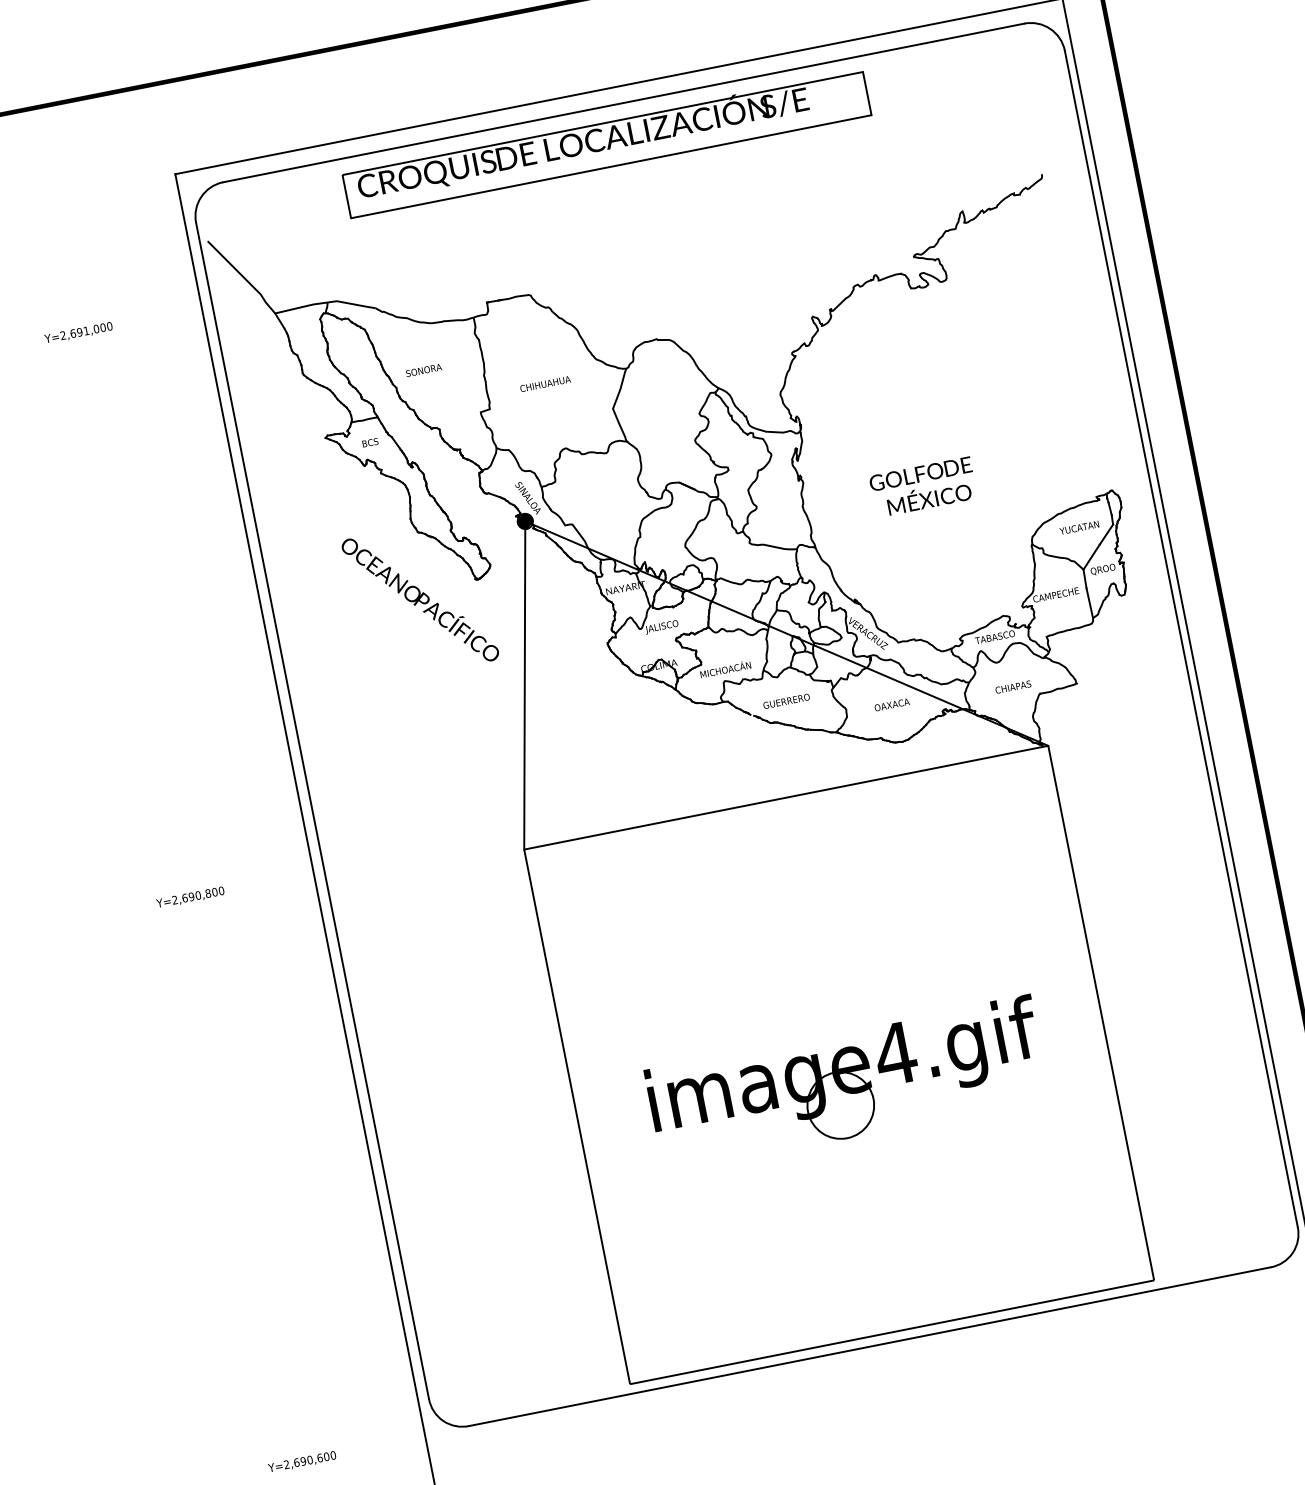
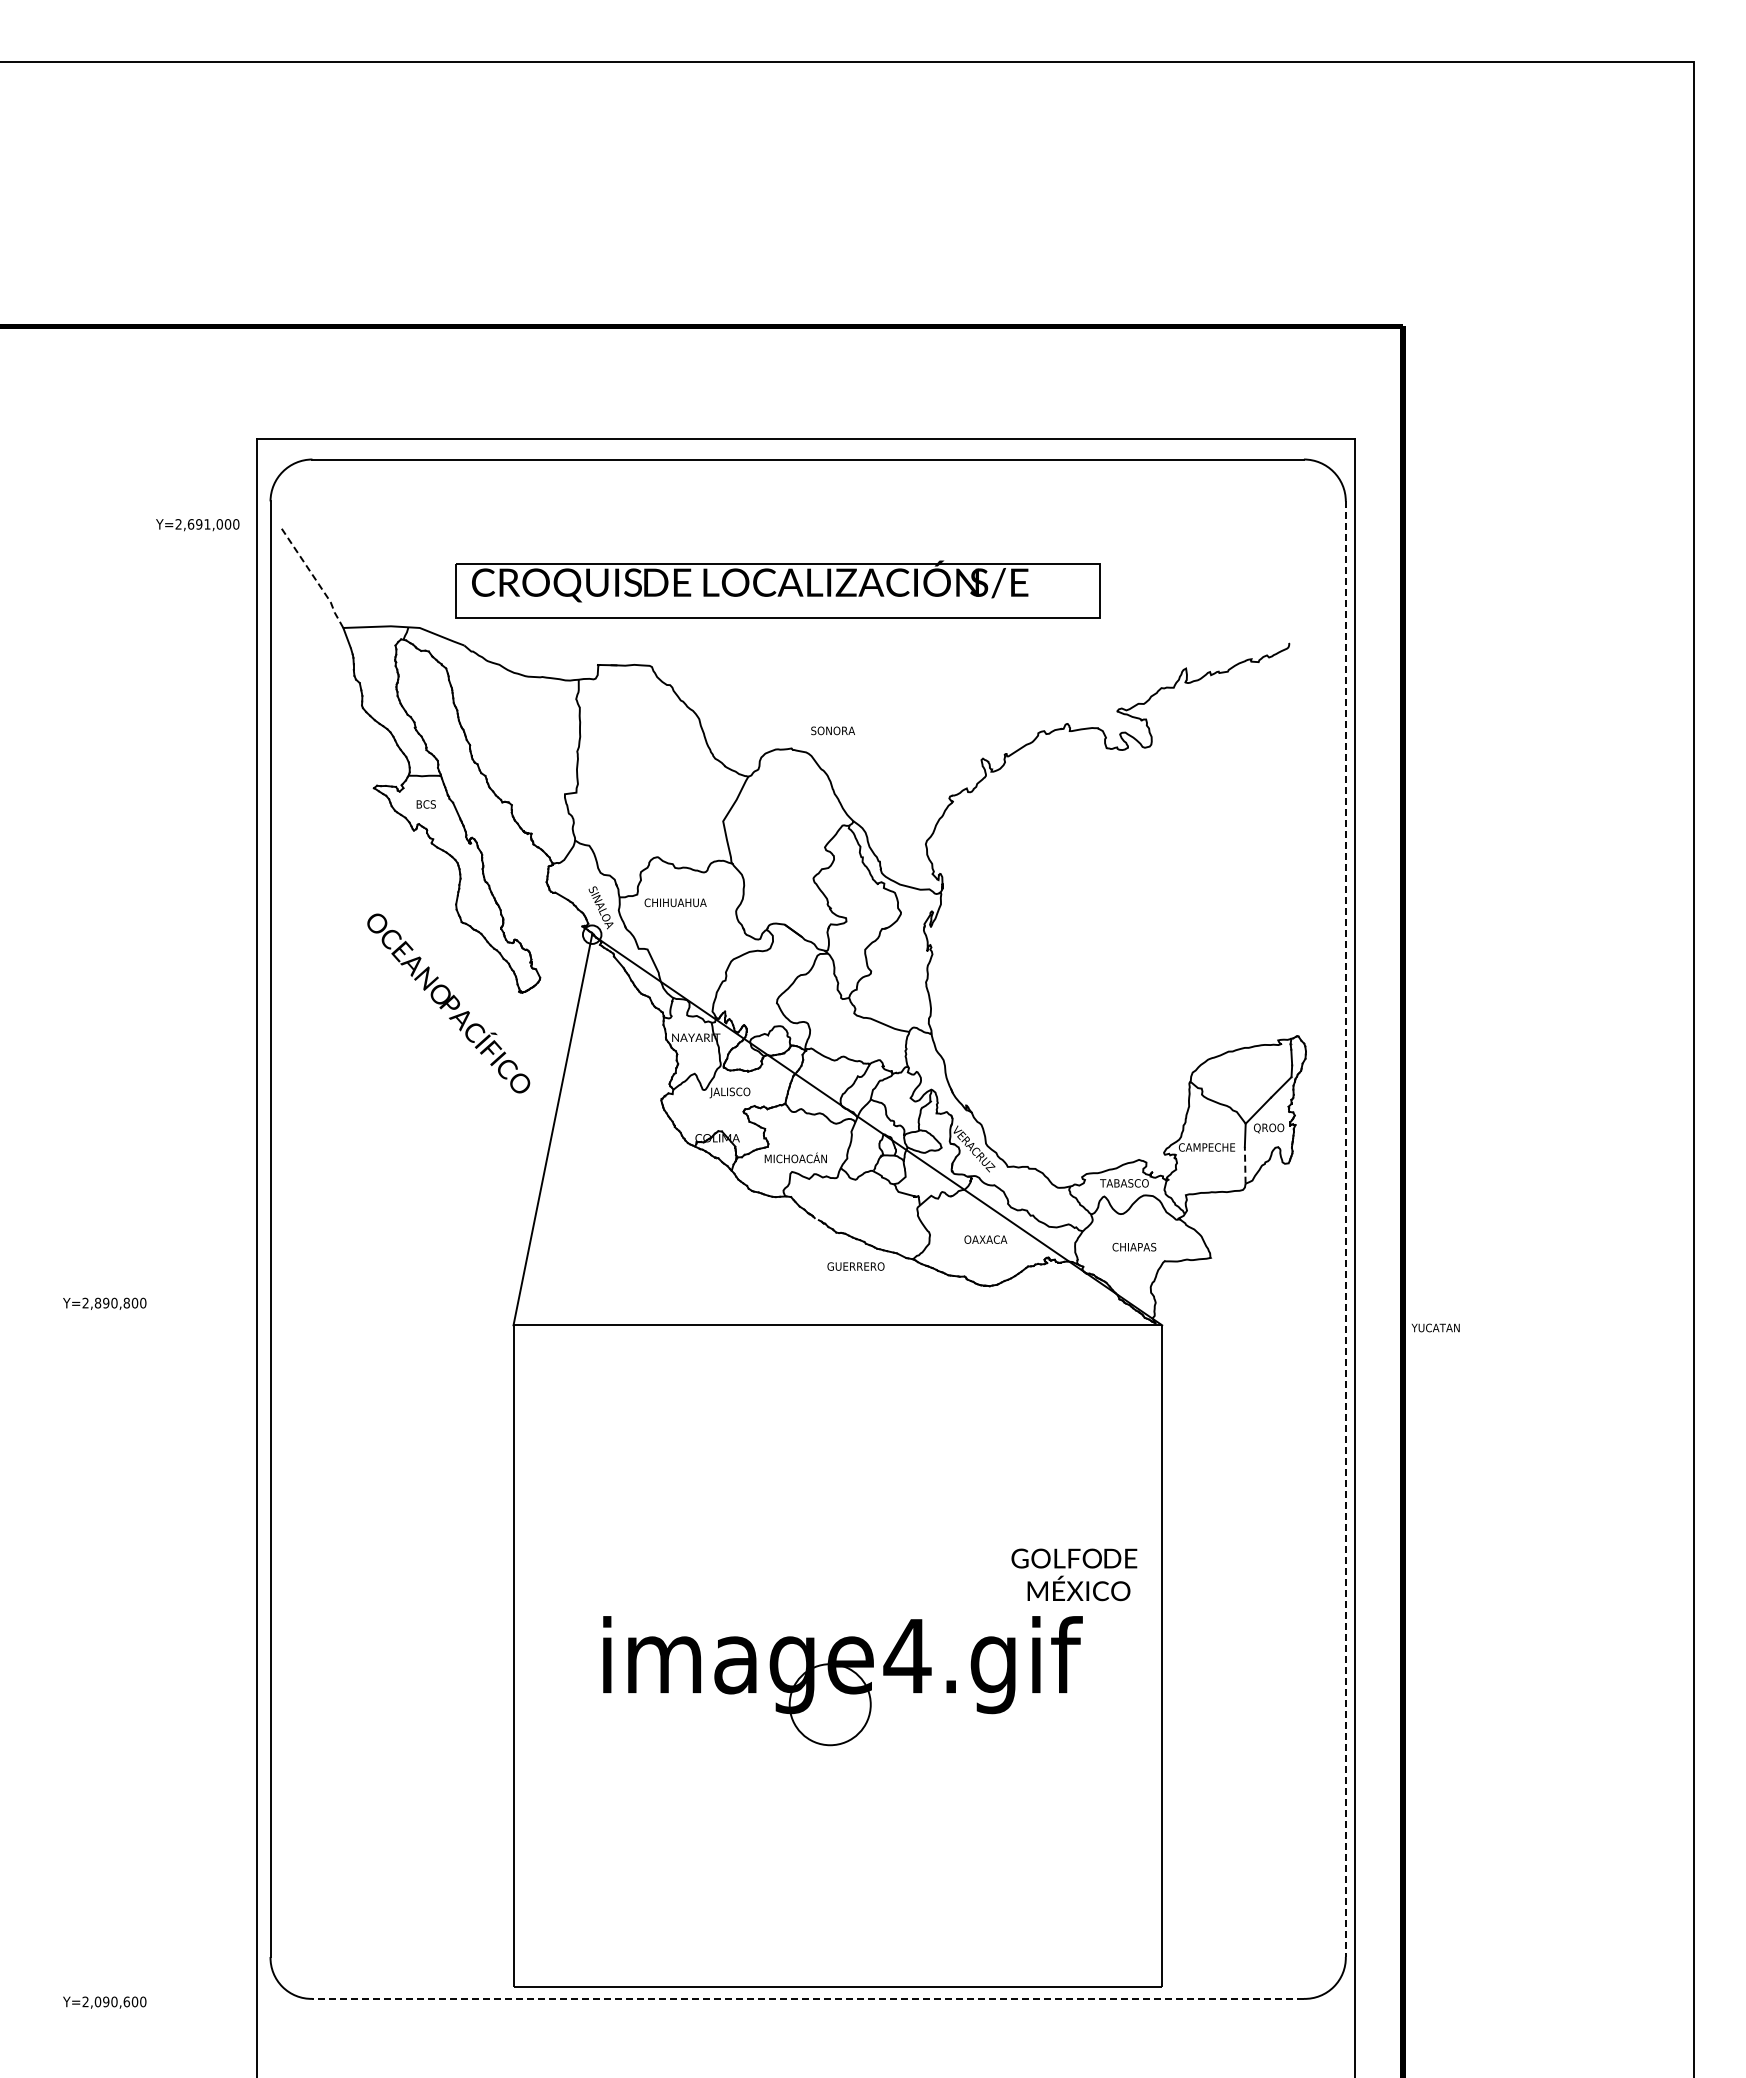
part: (606, 144) -> (777, 589), moved
line: (243, 277) -> (314, 577), solid -> dashed
text: (78, 333) -> (197, 525), moved
text: (423, 370) -> (832, 730), moved
text: (545, 383) -> (675, 902), moved
text: (923, 486) -> (1074, 1574), moved
hatch: (524, 521) -> (591, 934), removed
text: (1079, 527) -> (1435, 1327), moved
line: (1089, 602) -> (1245, 1164), solid -> dashed
line: (1181, 639) -> (1345, 1229), solid -> dashed
text: (786, 701) -> (855, 1266), moved
text: (184, 897) -> (97, 1302), Y=2,690,800 -> Y=2,890,800
line: (870, 1346) -> (808, 1998), solid -> dashed
text: (297, 1462) -> (98, 2001), Y=2,690,600 -> Y=2,090,600

